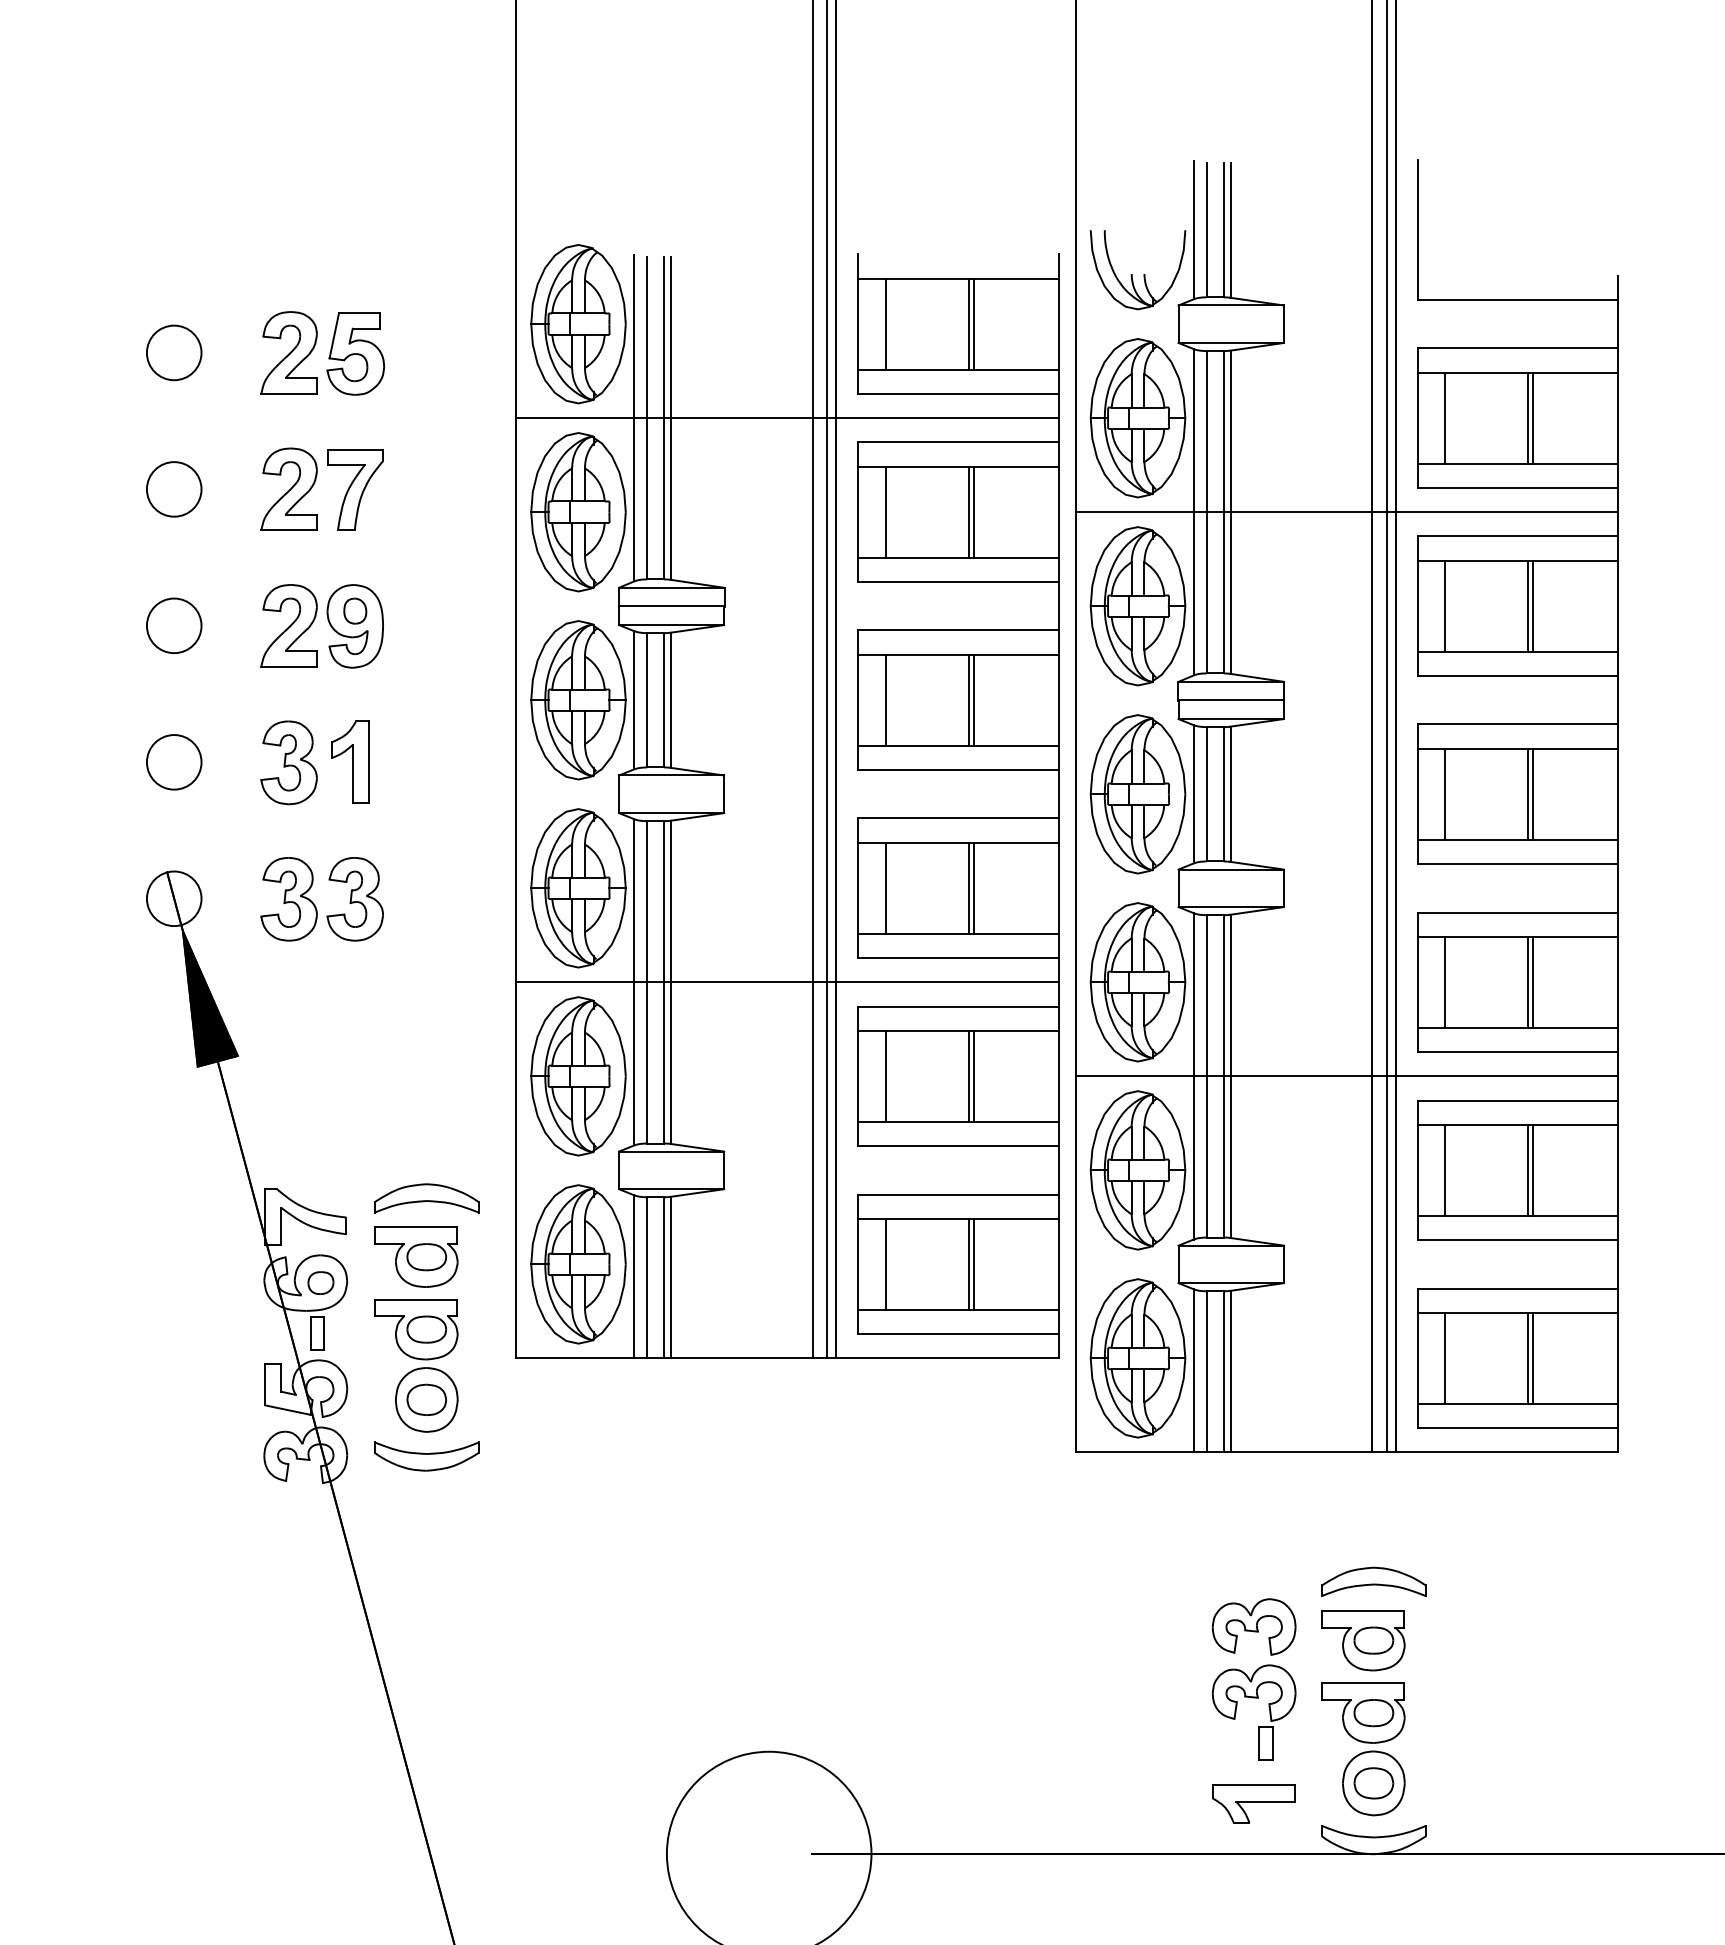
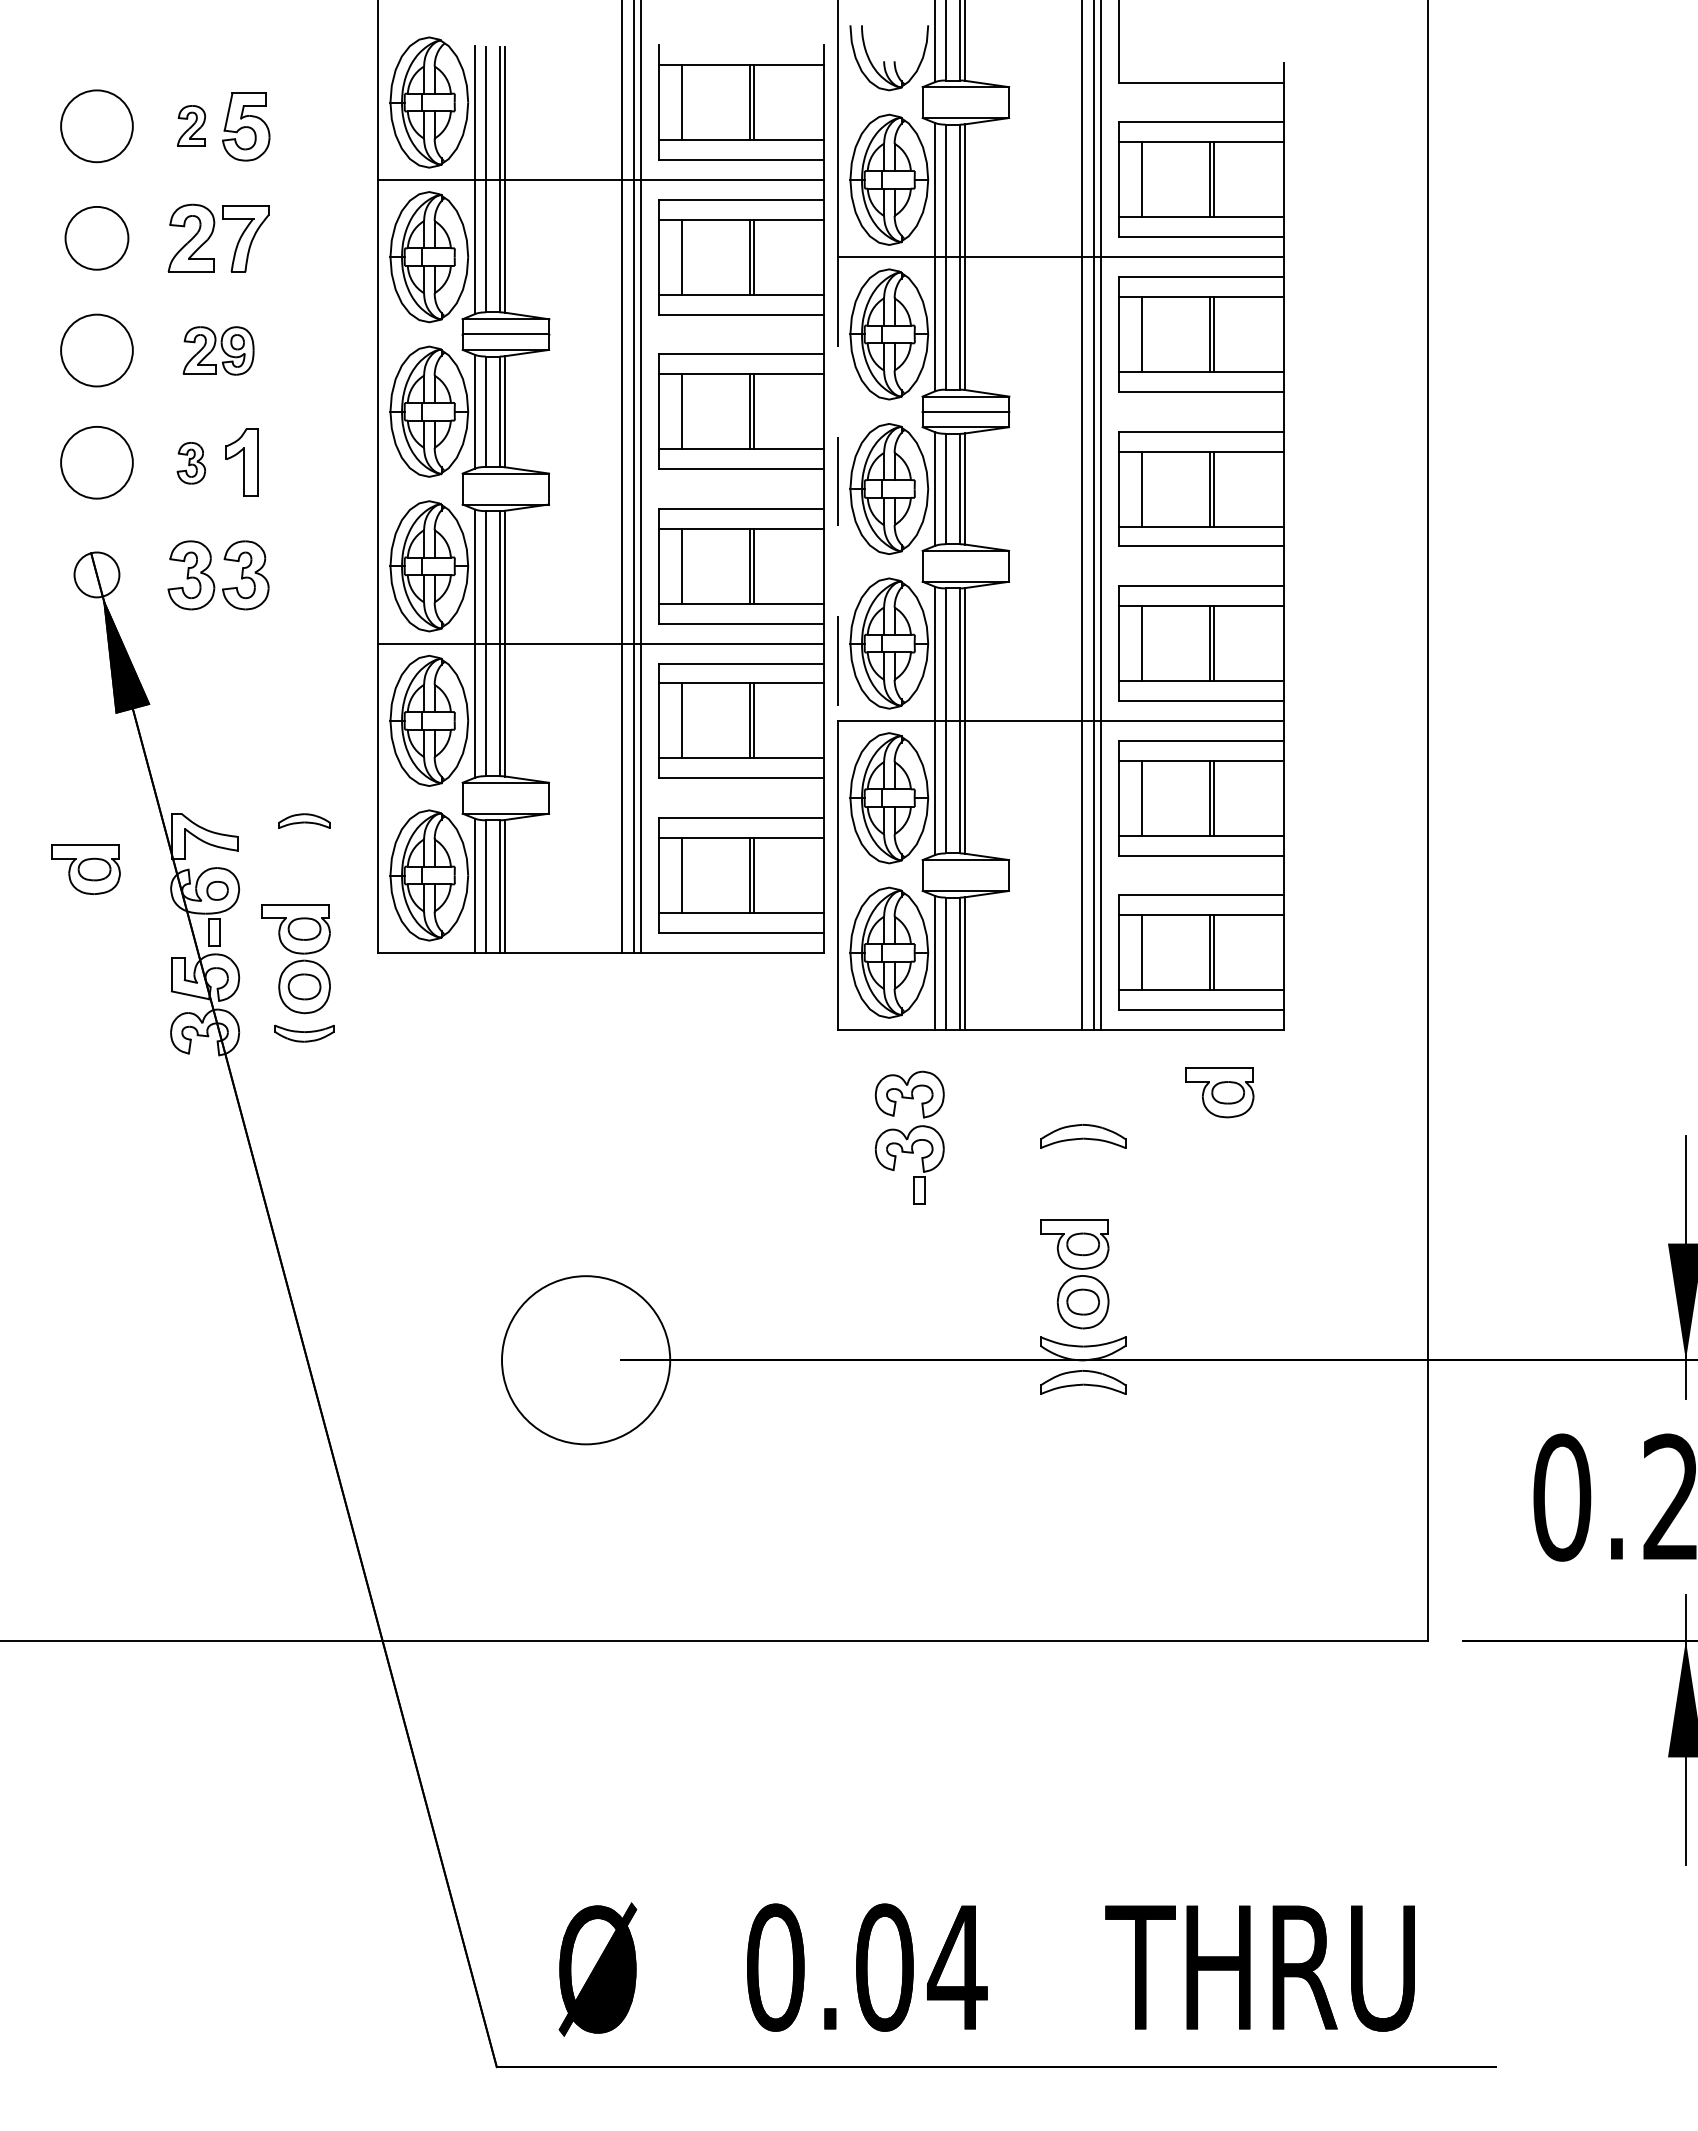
circle: (173, 352) -> (96, 125), size x1.6
part: (289, 352) -> (191, 125), size x0.6
circle: (173, 489) -> (96, 238), size x1.4
circle: (173, 625) -> (96, 350), size x1.6
part: (322, 625) -> (218, 350), size x0.7
circle: (173, 762) -> (96, 462), size x1.6
part: (289, 763) -> (191, 463), size x0.6
line: (1074, 794) -> (837, 489), solid -> dashed
part: (426, 1197) -> (304, 820), size x0.6
part: (415, 1257) -> (85, 869), moved
part: (426, 1456) -> (304, 1033), size x0.7
part: (1363, 1640) -> (1219, 1092), moved
part: (1253, 1679) -> (909, 1137), moved
part: (1253, 1803) -> (984, 1318), removed
part: (1374, 1881) -> (1083, 1382), added

